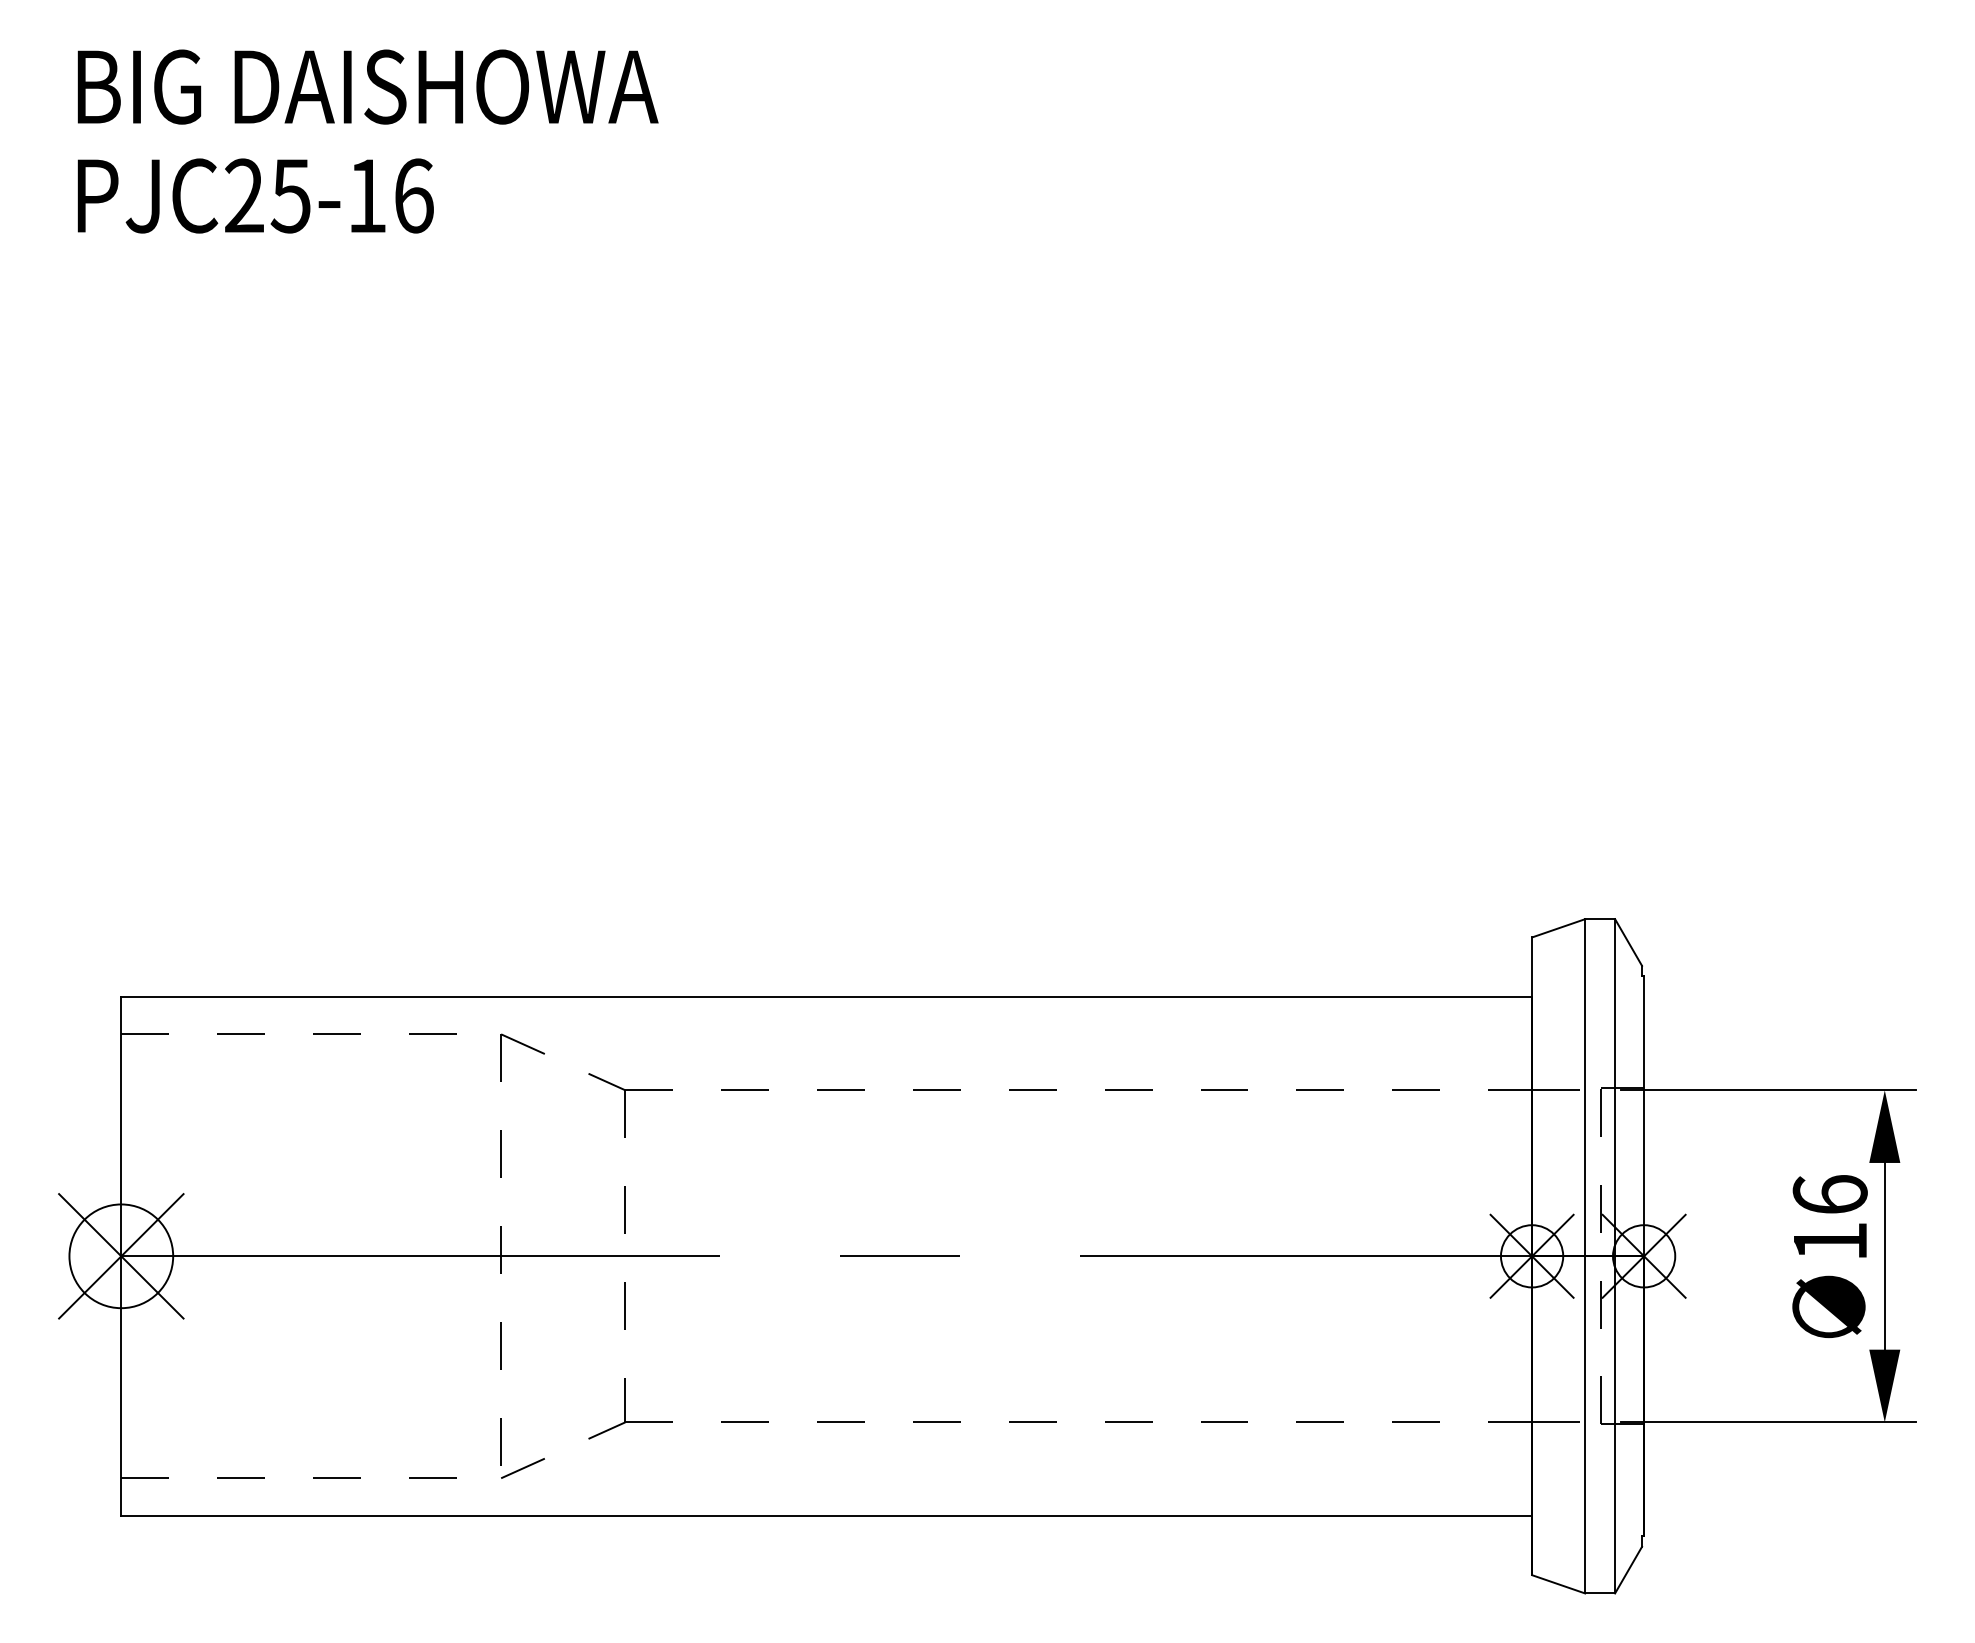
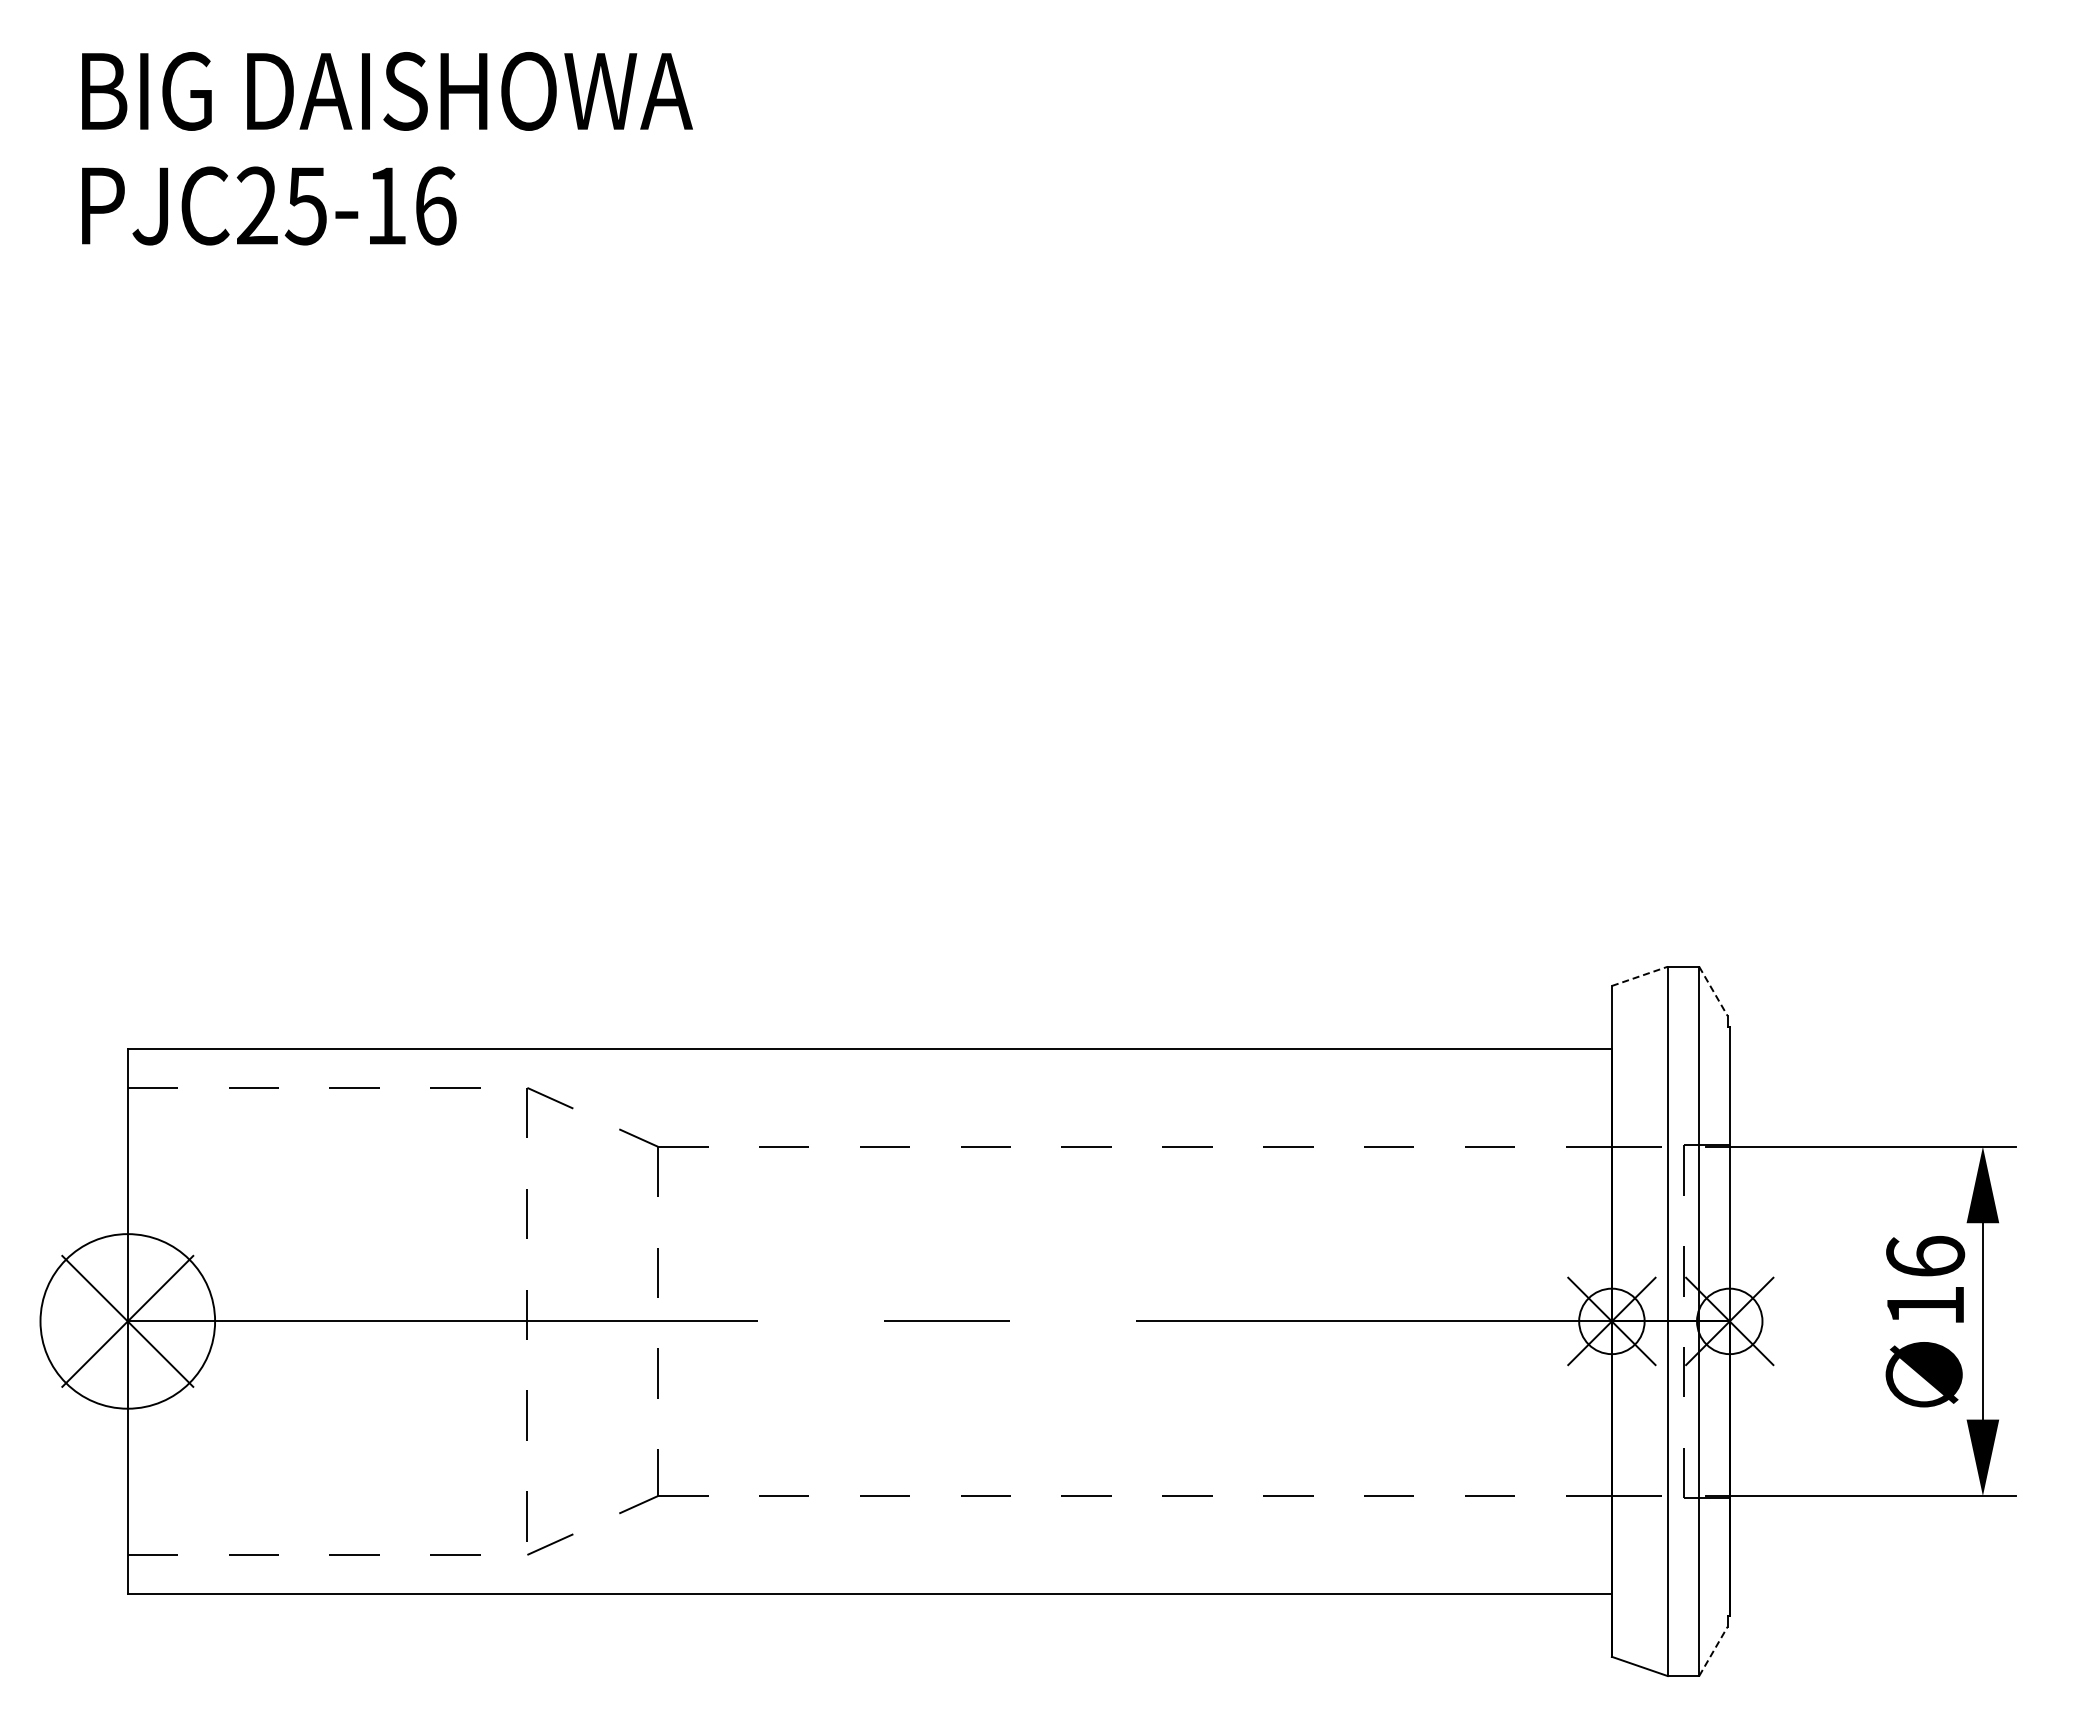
line: (1558, 928) -> (1639, 976), solid -> dashed
line: (1628, 942) -> (1713, 991), solid -> dashed
circle: (121, 1255) -> (127, 1320), size x1.6
line: (1628, 1570) -> (1713, 1651), solid -> dashed

